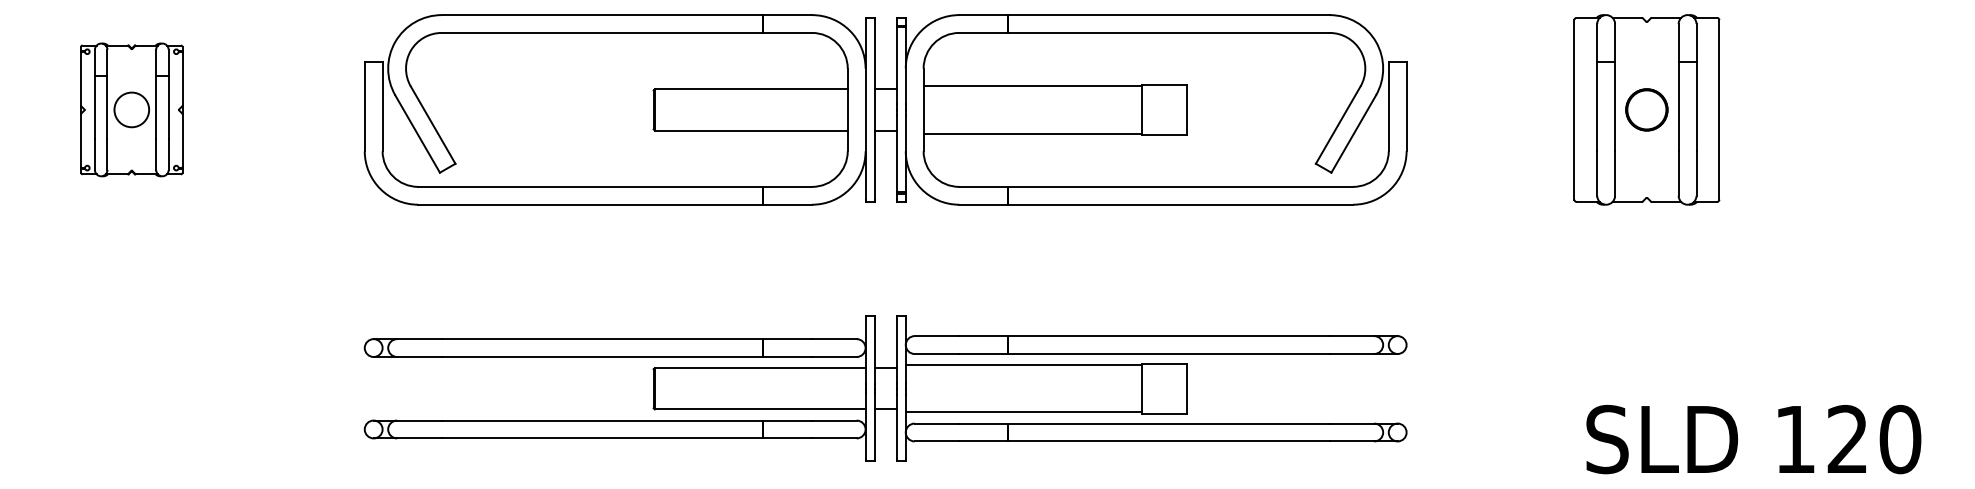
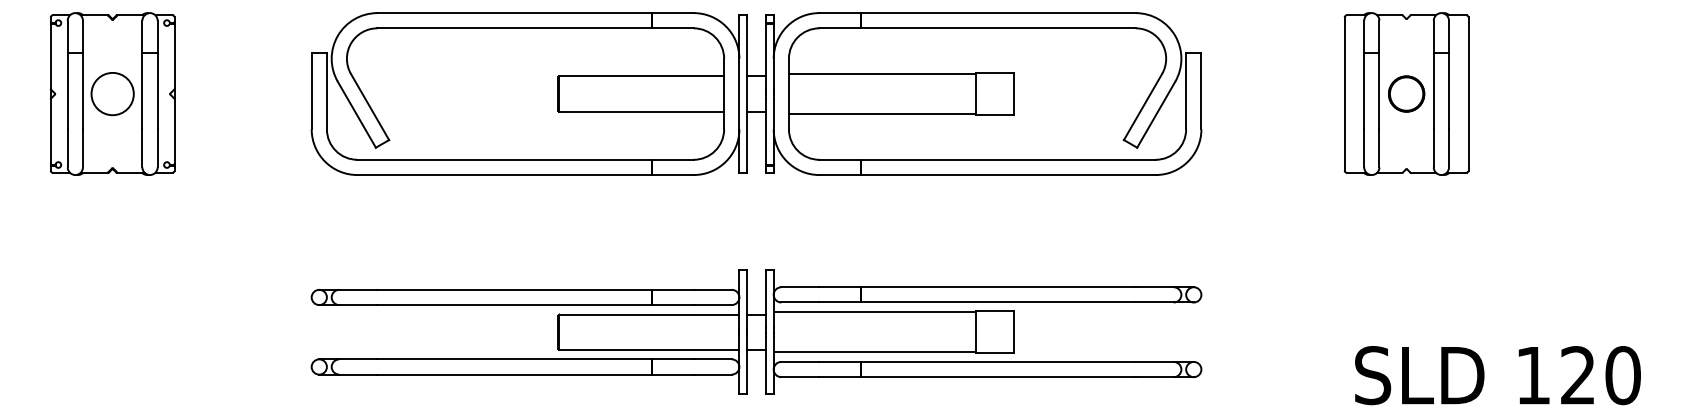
part: (131, 109) -> (112, 93), size x1.43

